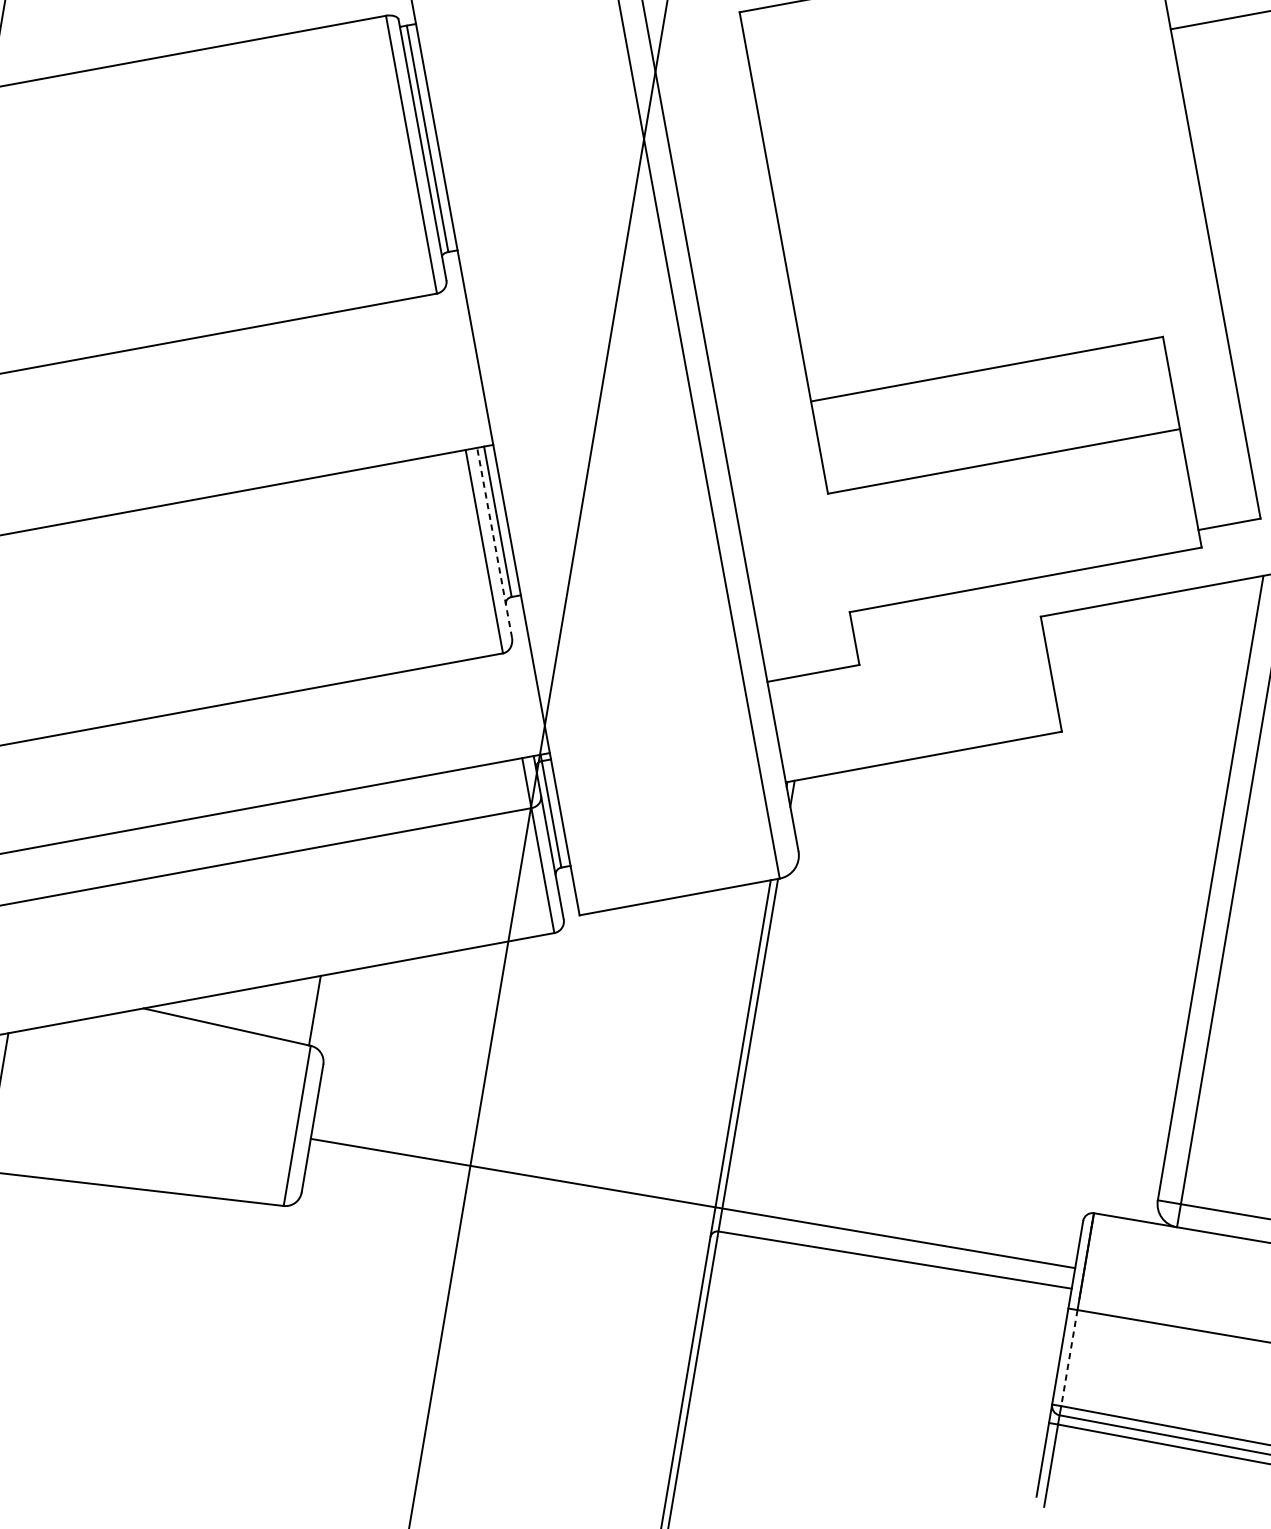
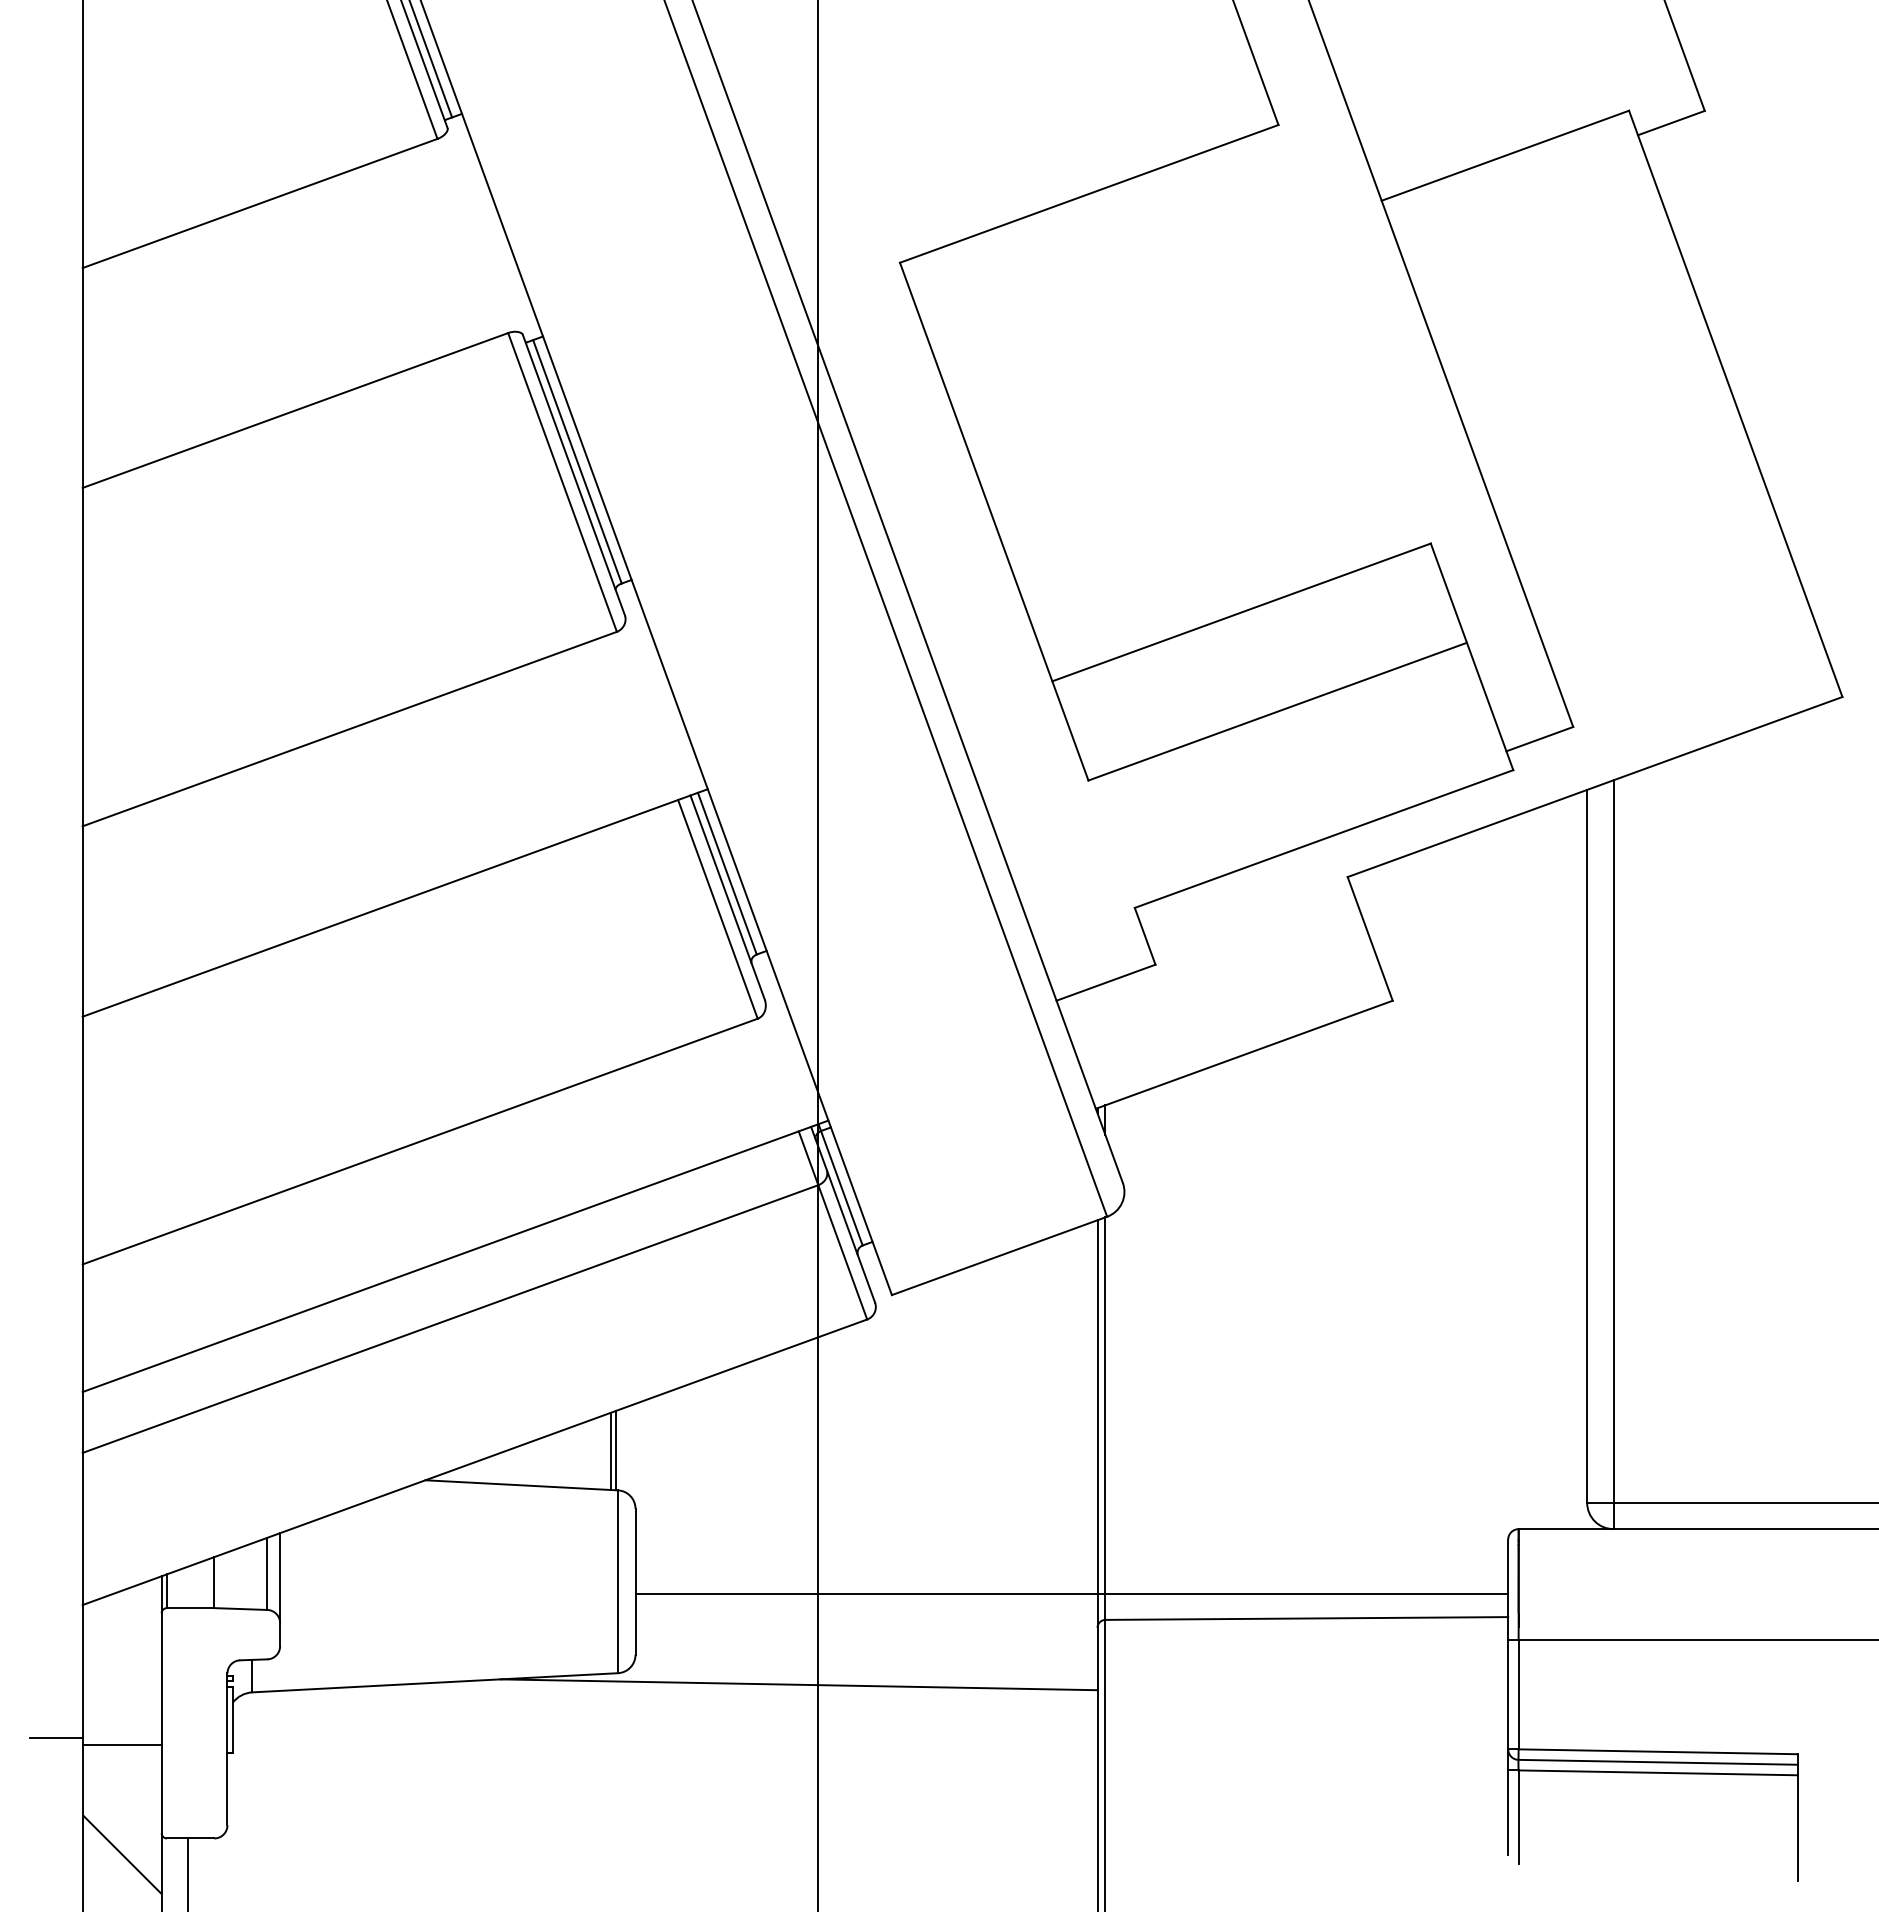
line: (494, 542) -> (727, 897), dashed -> solid
line: (310, 1010) -> (611, 1451), added
line: (440, 1242) -> (798, 1684), added
line: (1069, 1358) -> (1518, 1694), dashed -> solid

